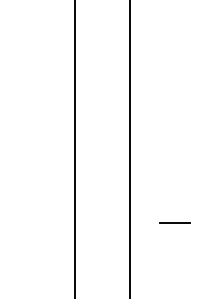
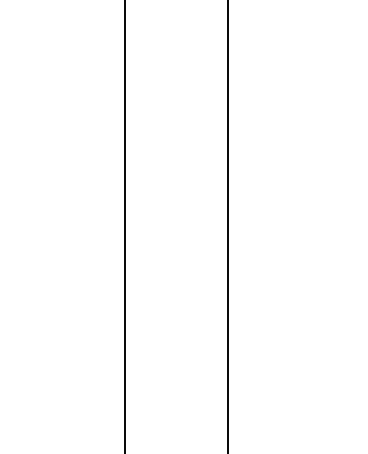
line: (174, 222) -> (311, 342), removed

